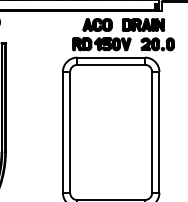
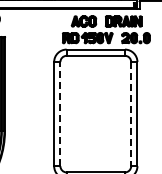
line: (70, 131) -> (60, 113), solid -> dashed
line: (152, 132) -> (131, 114), solid -> dashed

